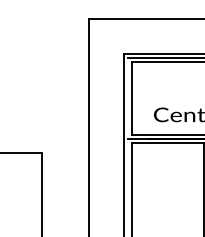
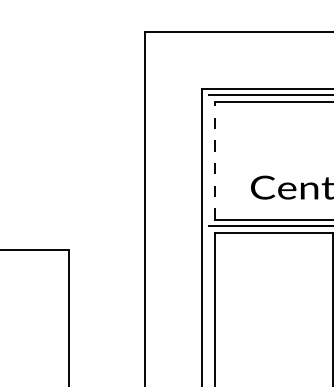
line: (132, 97) -> (215, 159), solid -> dashed

